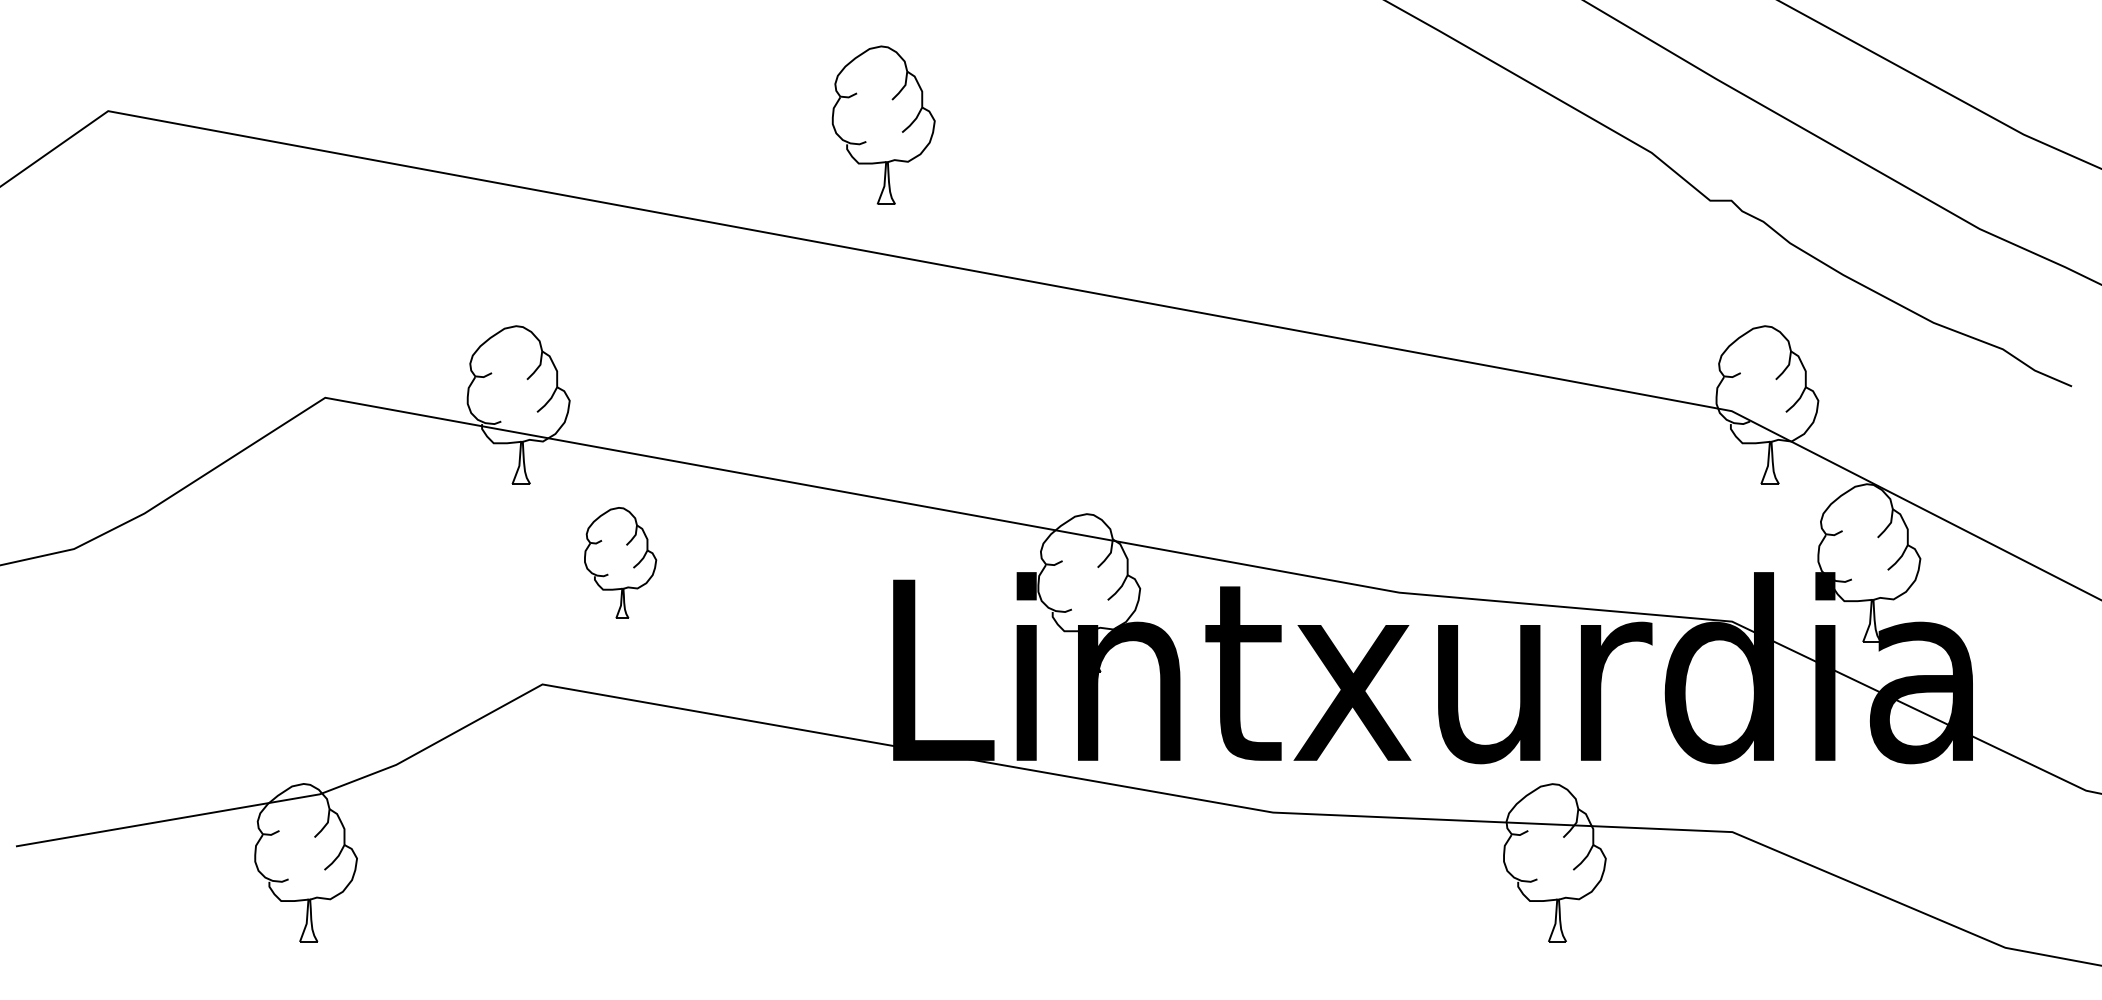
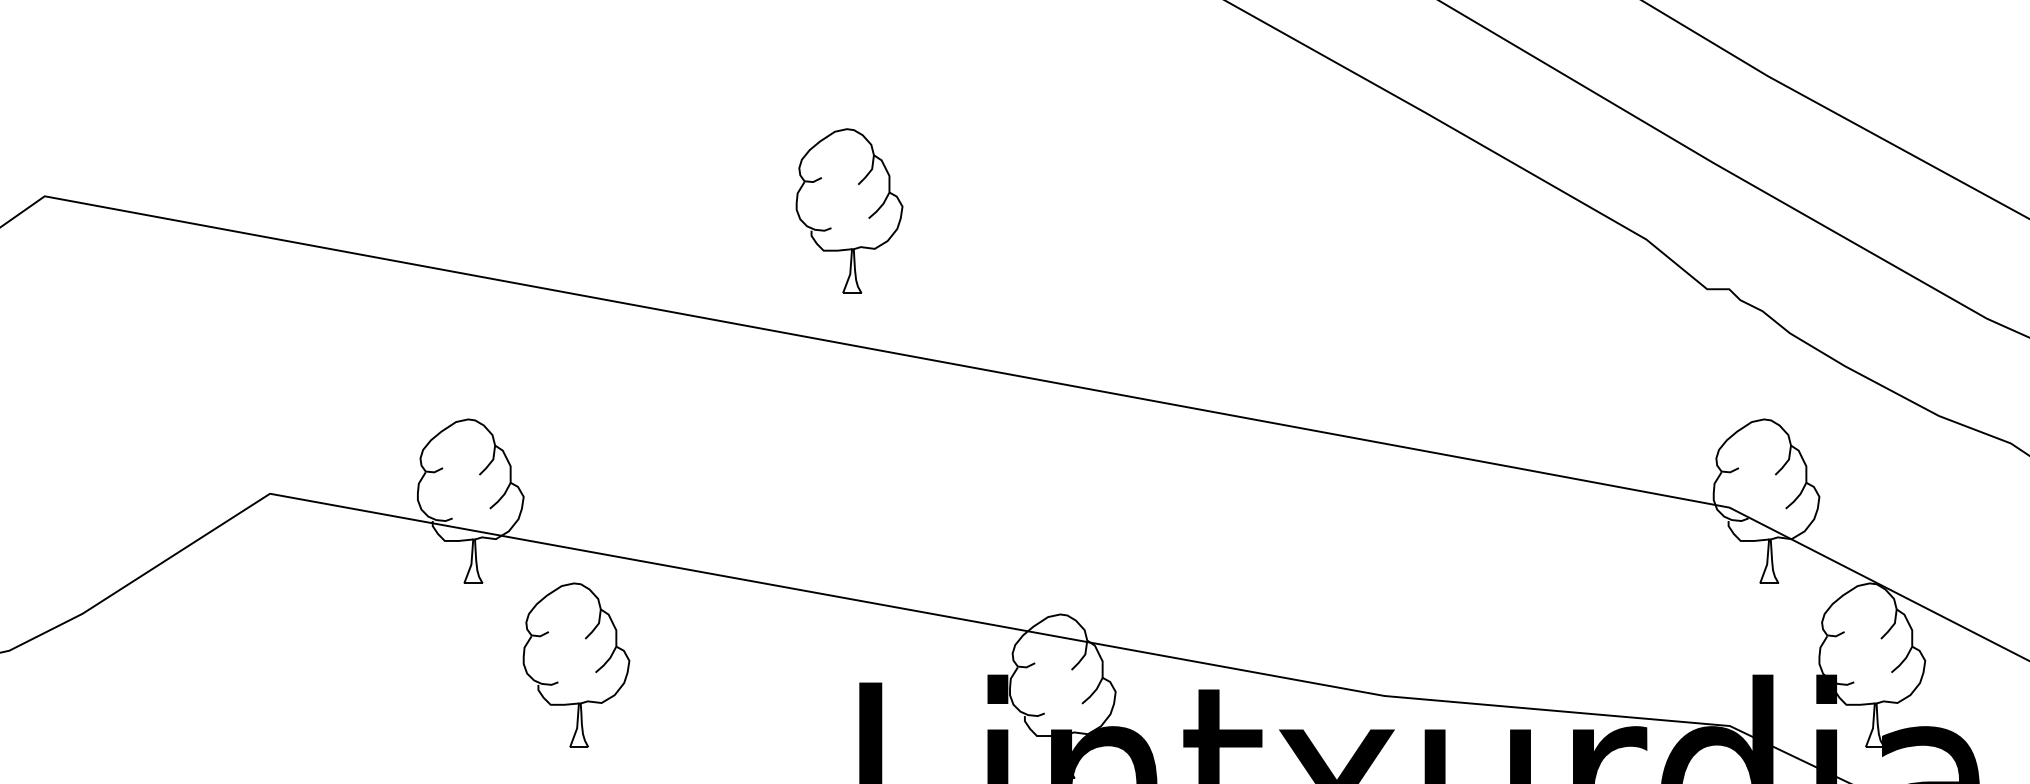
part: (620, 562) -> (576, 664), size x1.43

